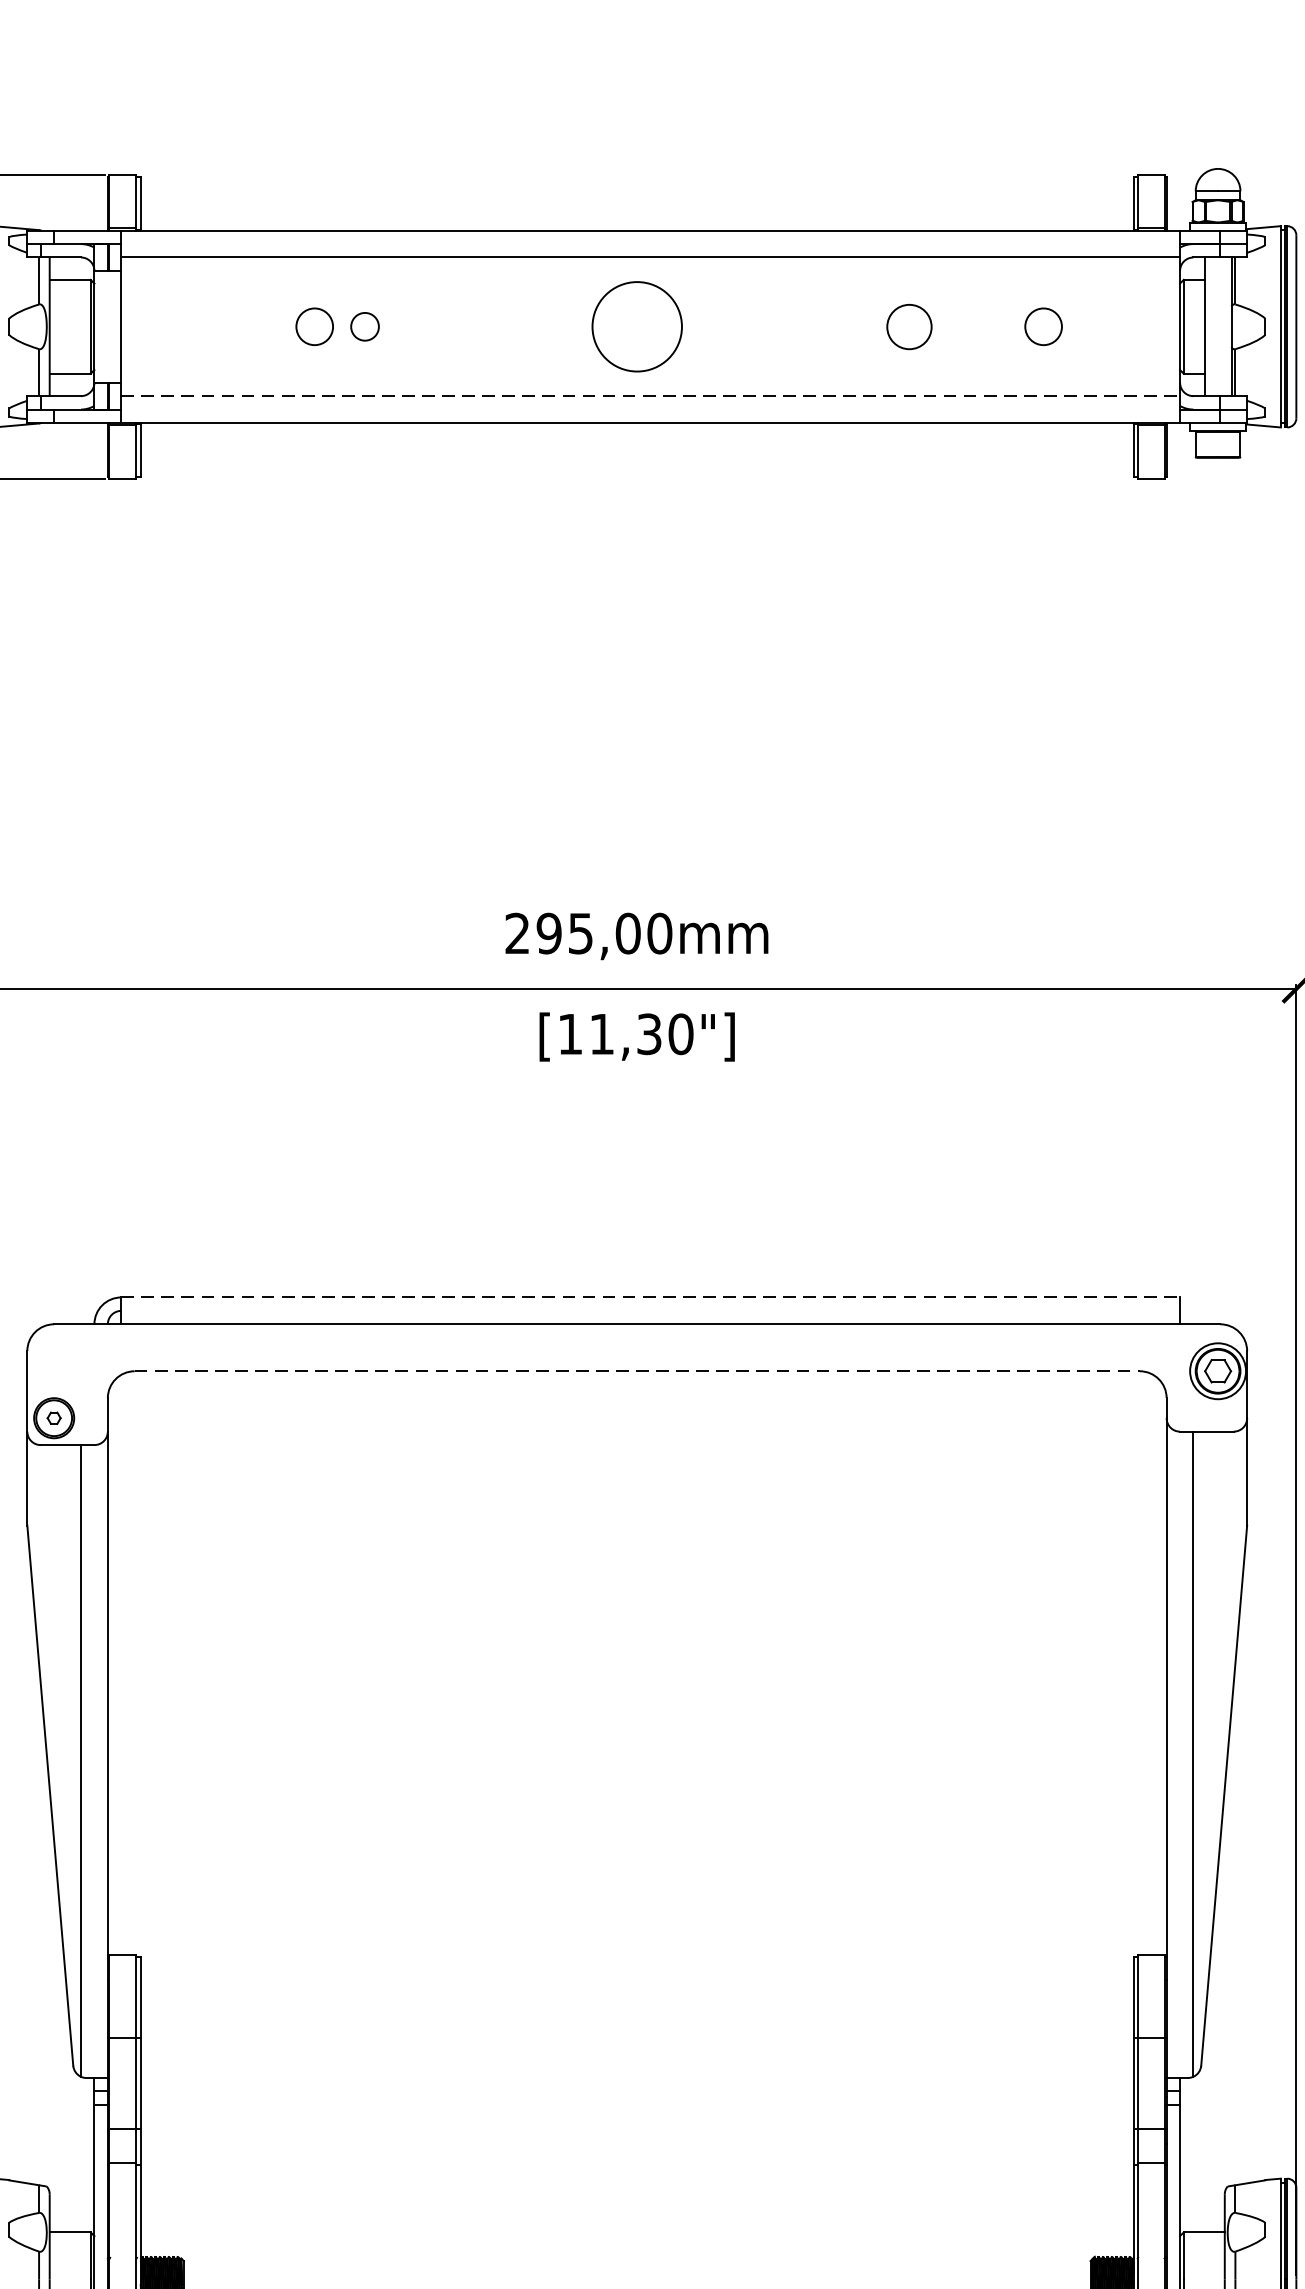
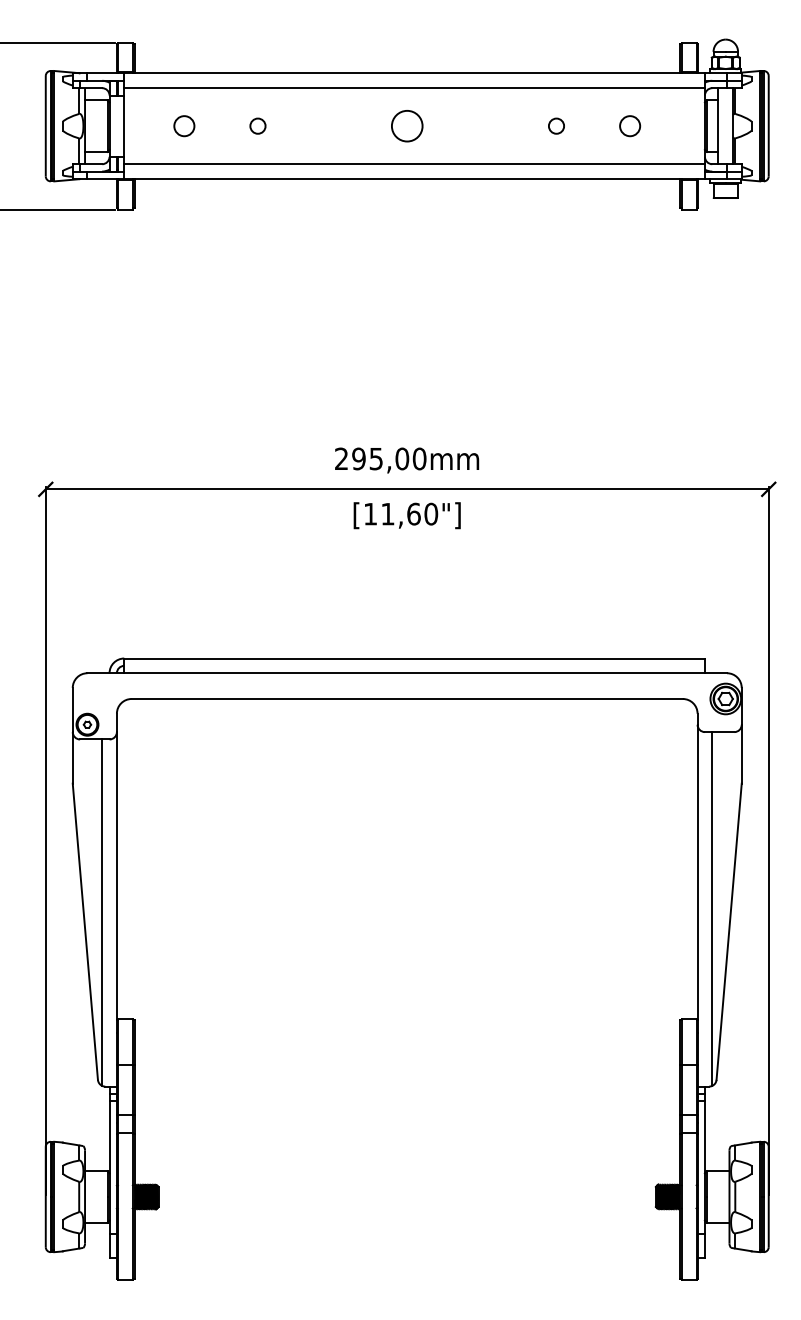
circle: (635, 325) -> (406, 125), size x0.62
circle: (909, 325) -> (556, 125), size x0.62
circle: (314, 327) -> (184, 126), moved
line: (652, 396) -> (415, 164), dashed -> solid
text: (648, 1033) -> (413, 513), [11,30"] -> [11,60"]
line: (652, 1297) -> (415, 658), dashed -> solid
line: (637, 1372) -> (407, 699), dashed -> solid

